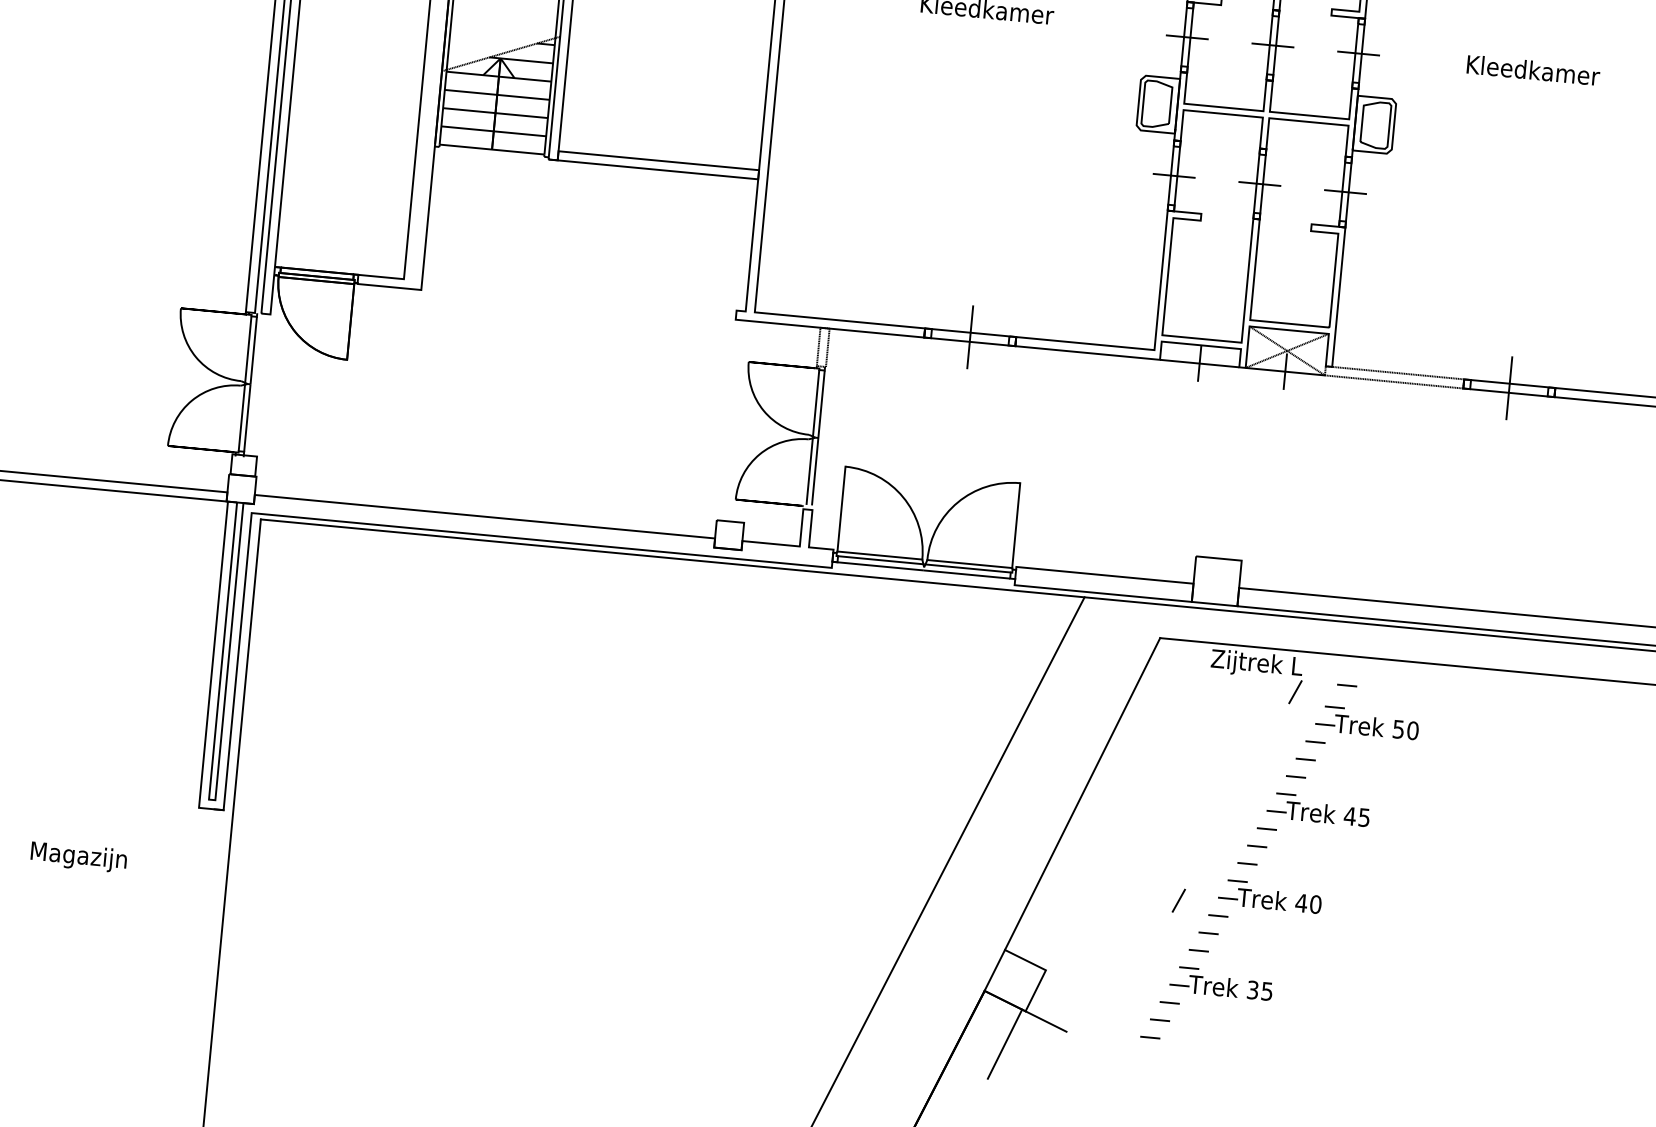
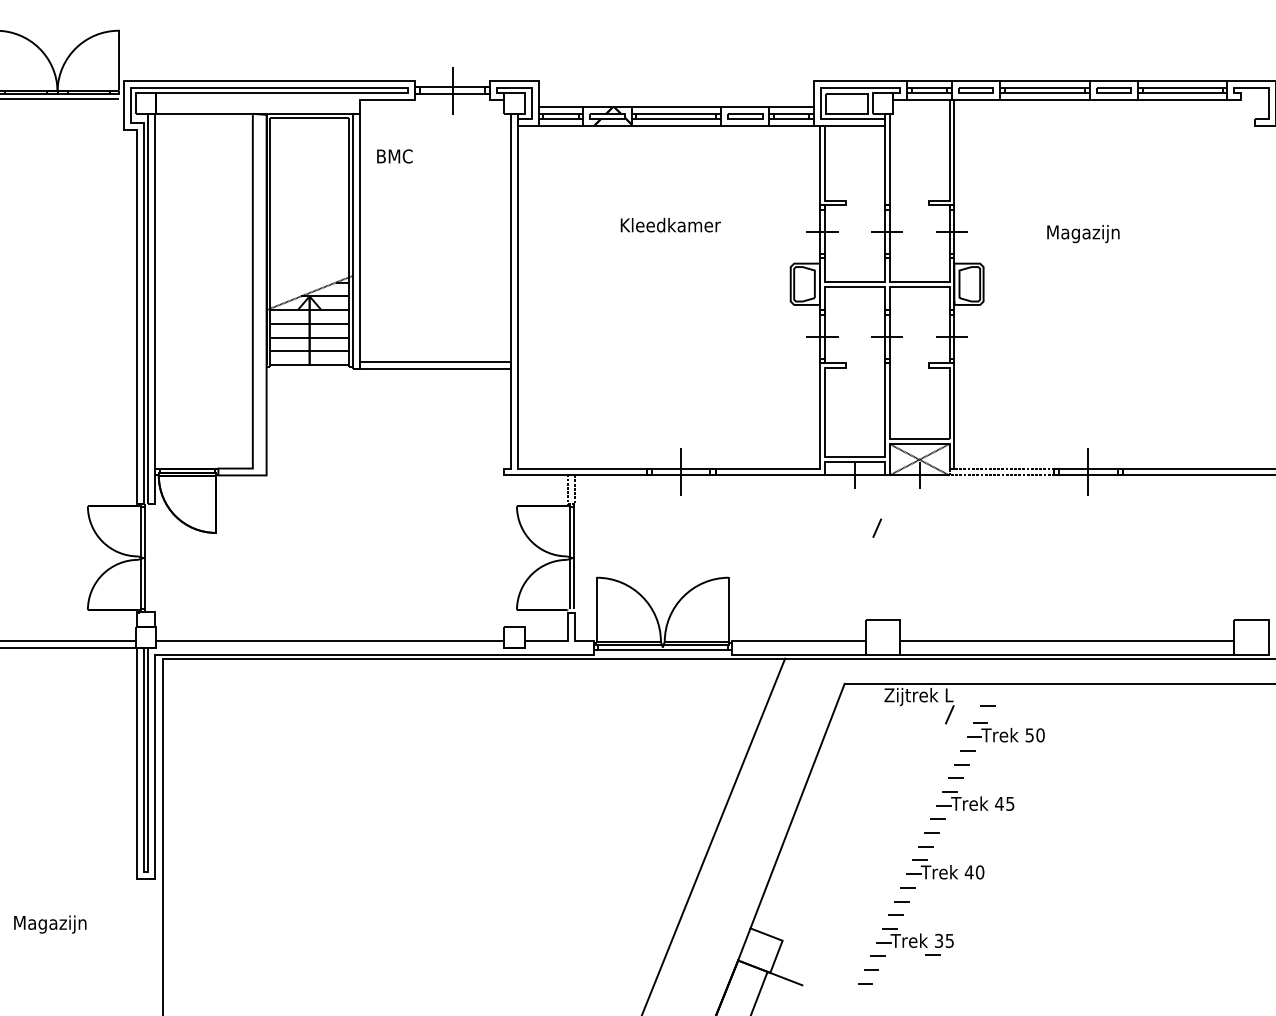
text: (1533, 72) -> (1084, 233), Kleedkamer -> Magazijn
line: (1179, 899) -> (877, 527), moved
line: (1242, 1007) -> (932, 954), added

